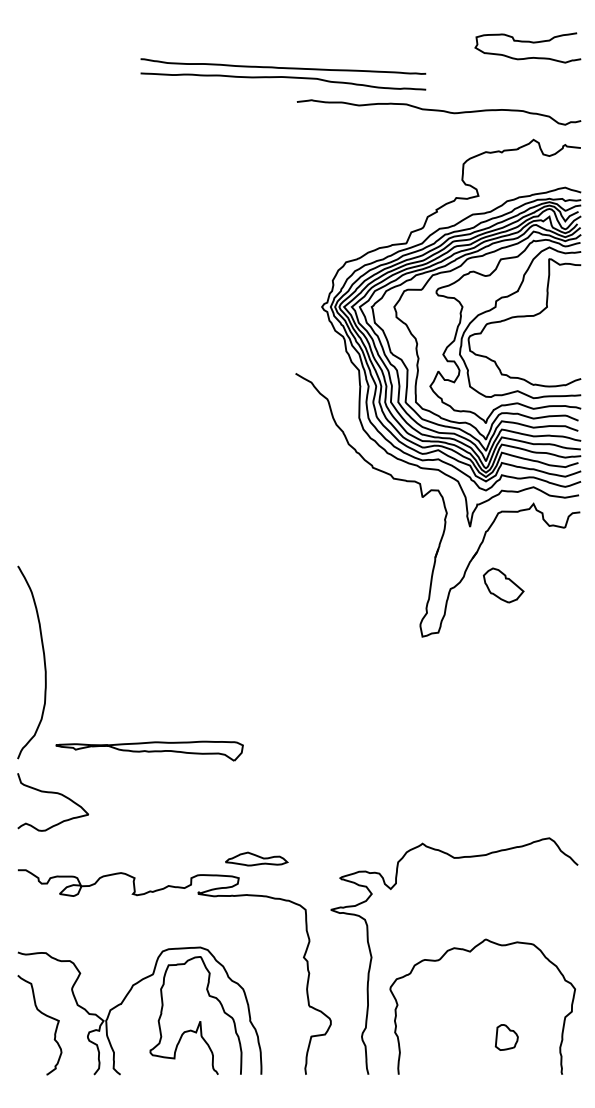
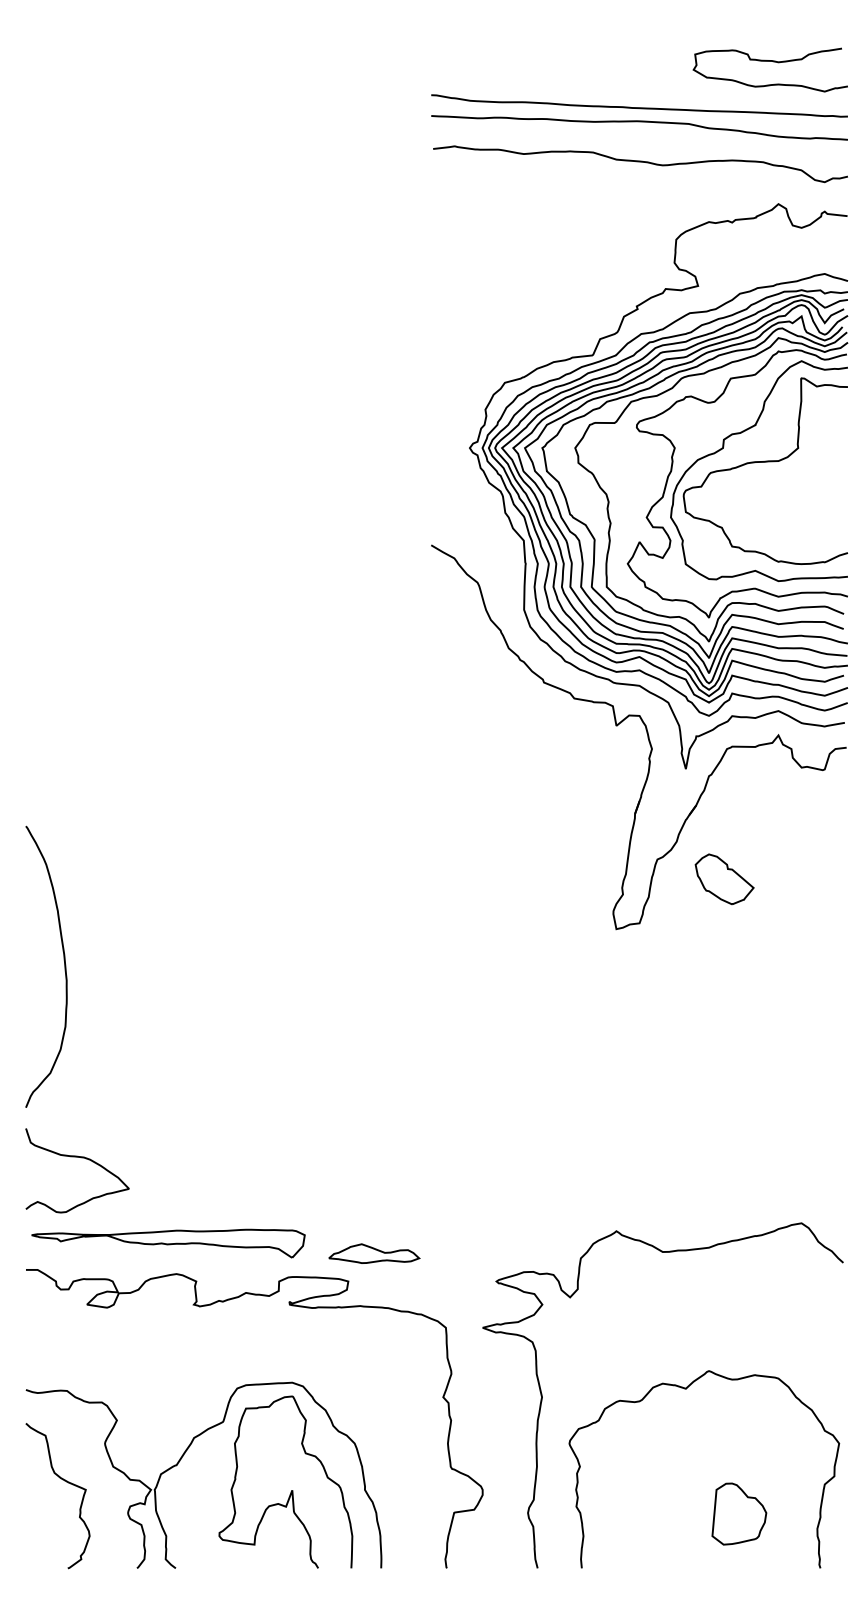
part: (283, 74) -> (639, 117), moved
part: (503, 585) -> (724, 879), moved
part: (149, 750) -> (168, 1242), moved
part: (506, 1037) -> (738, 1514), size x1.67

